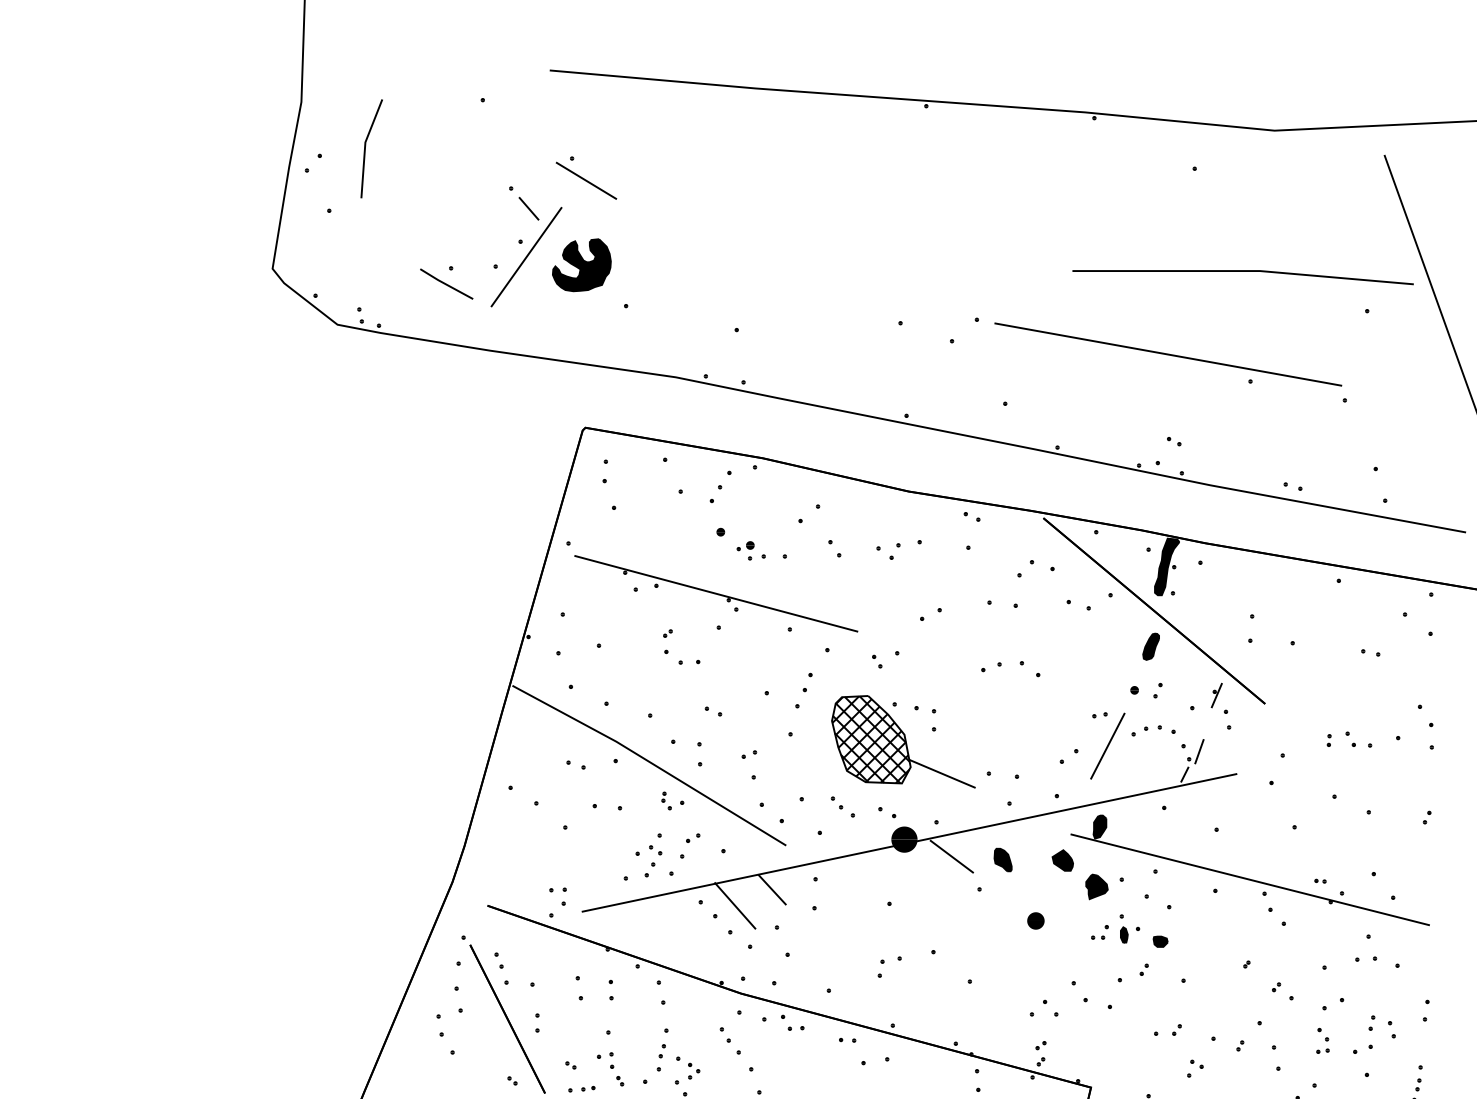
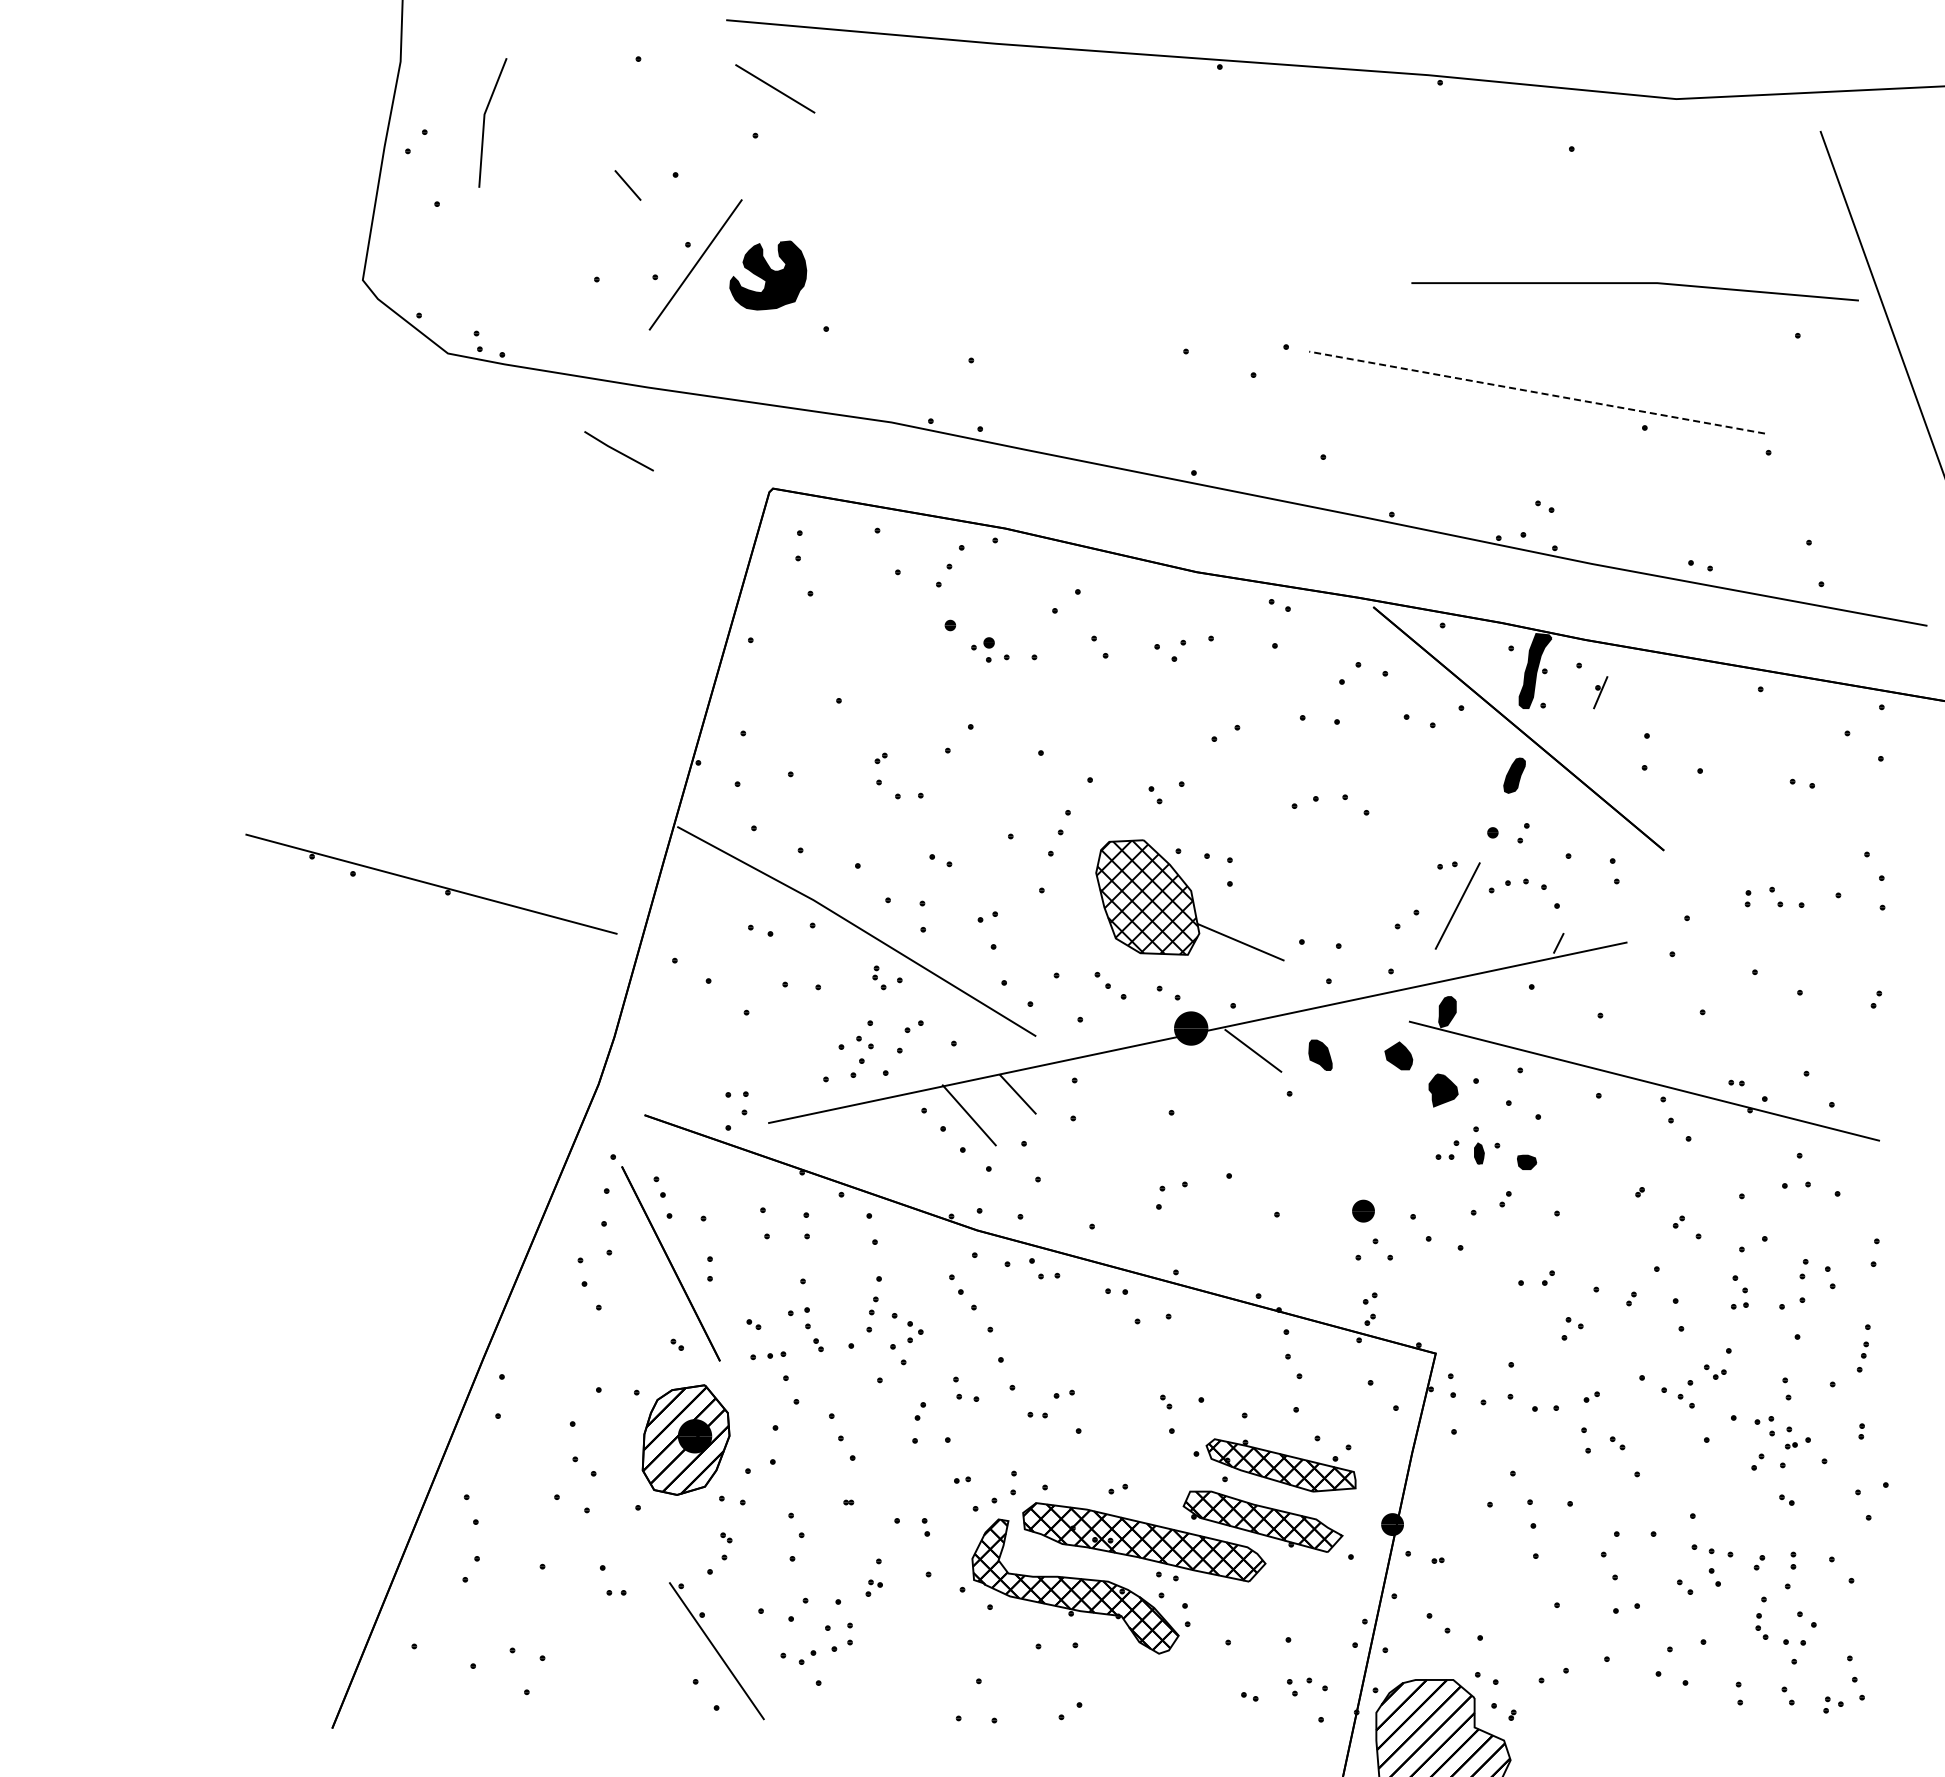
line: (586, 180) -> (775, 88), moved
line: (528, 208) -> (627, 185), moved
line: (446, 284) -> (618, 451), moved
line: (1168, 354) -> (1537, 392), solid -> dashed
part: (716, 593) -> (431, 883), moved
part: (1216, 695) -> (1600, 692), moved
part: (1195, 751) -> (1572, 912), removed
part: (1035, 920) -> (1363, 1210), moved

